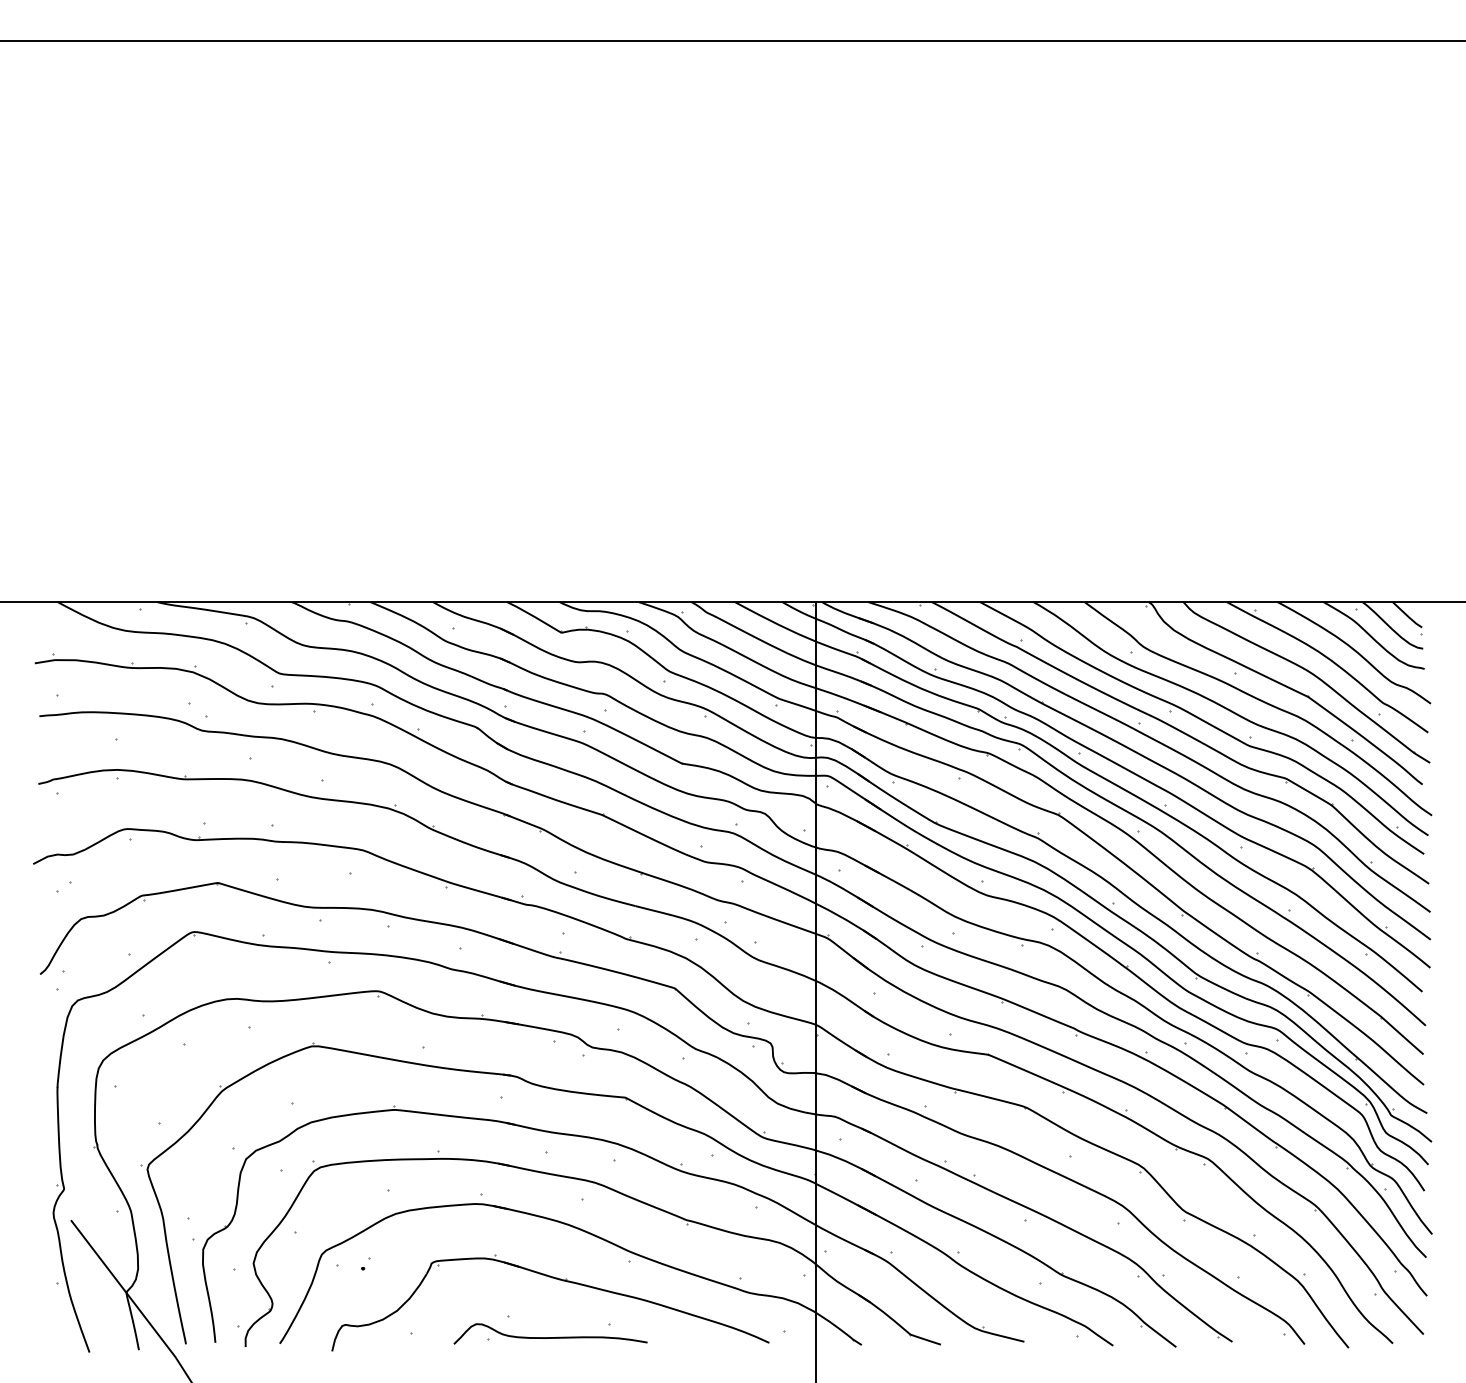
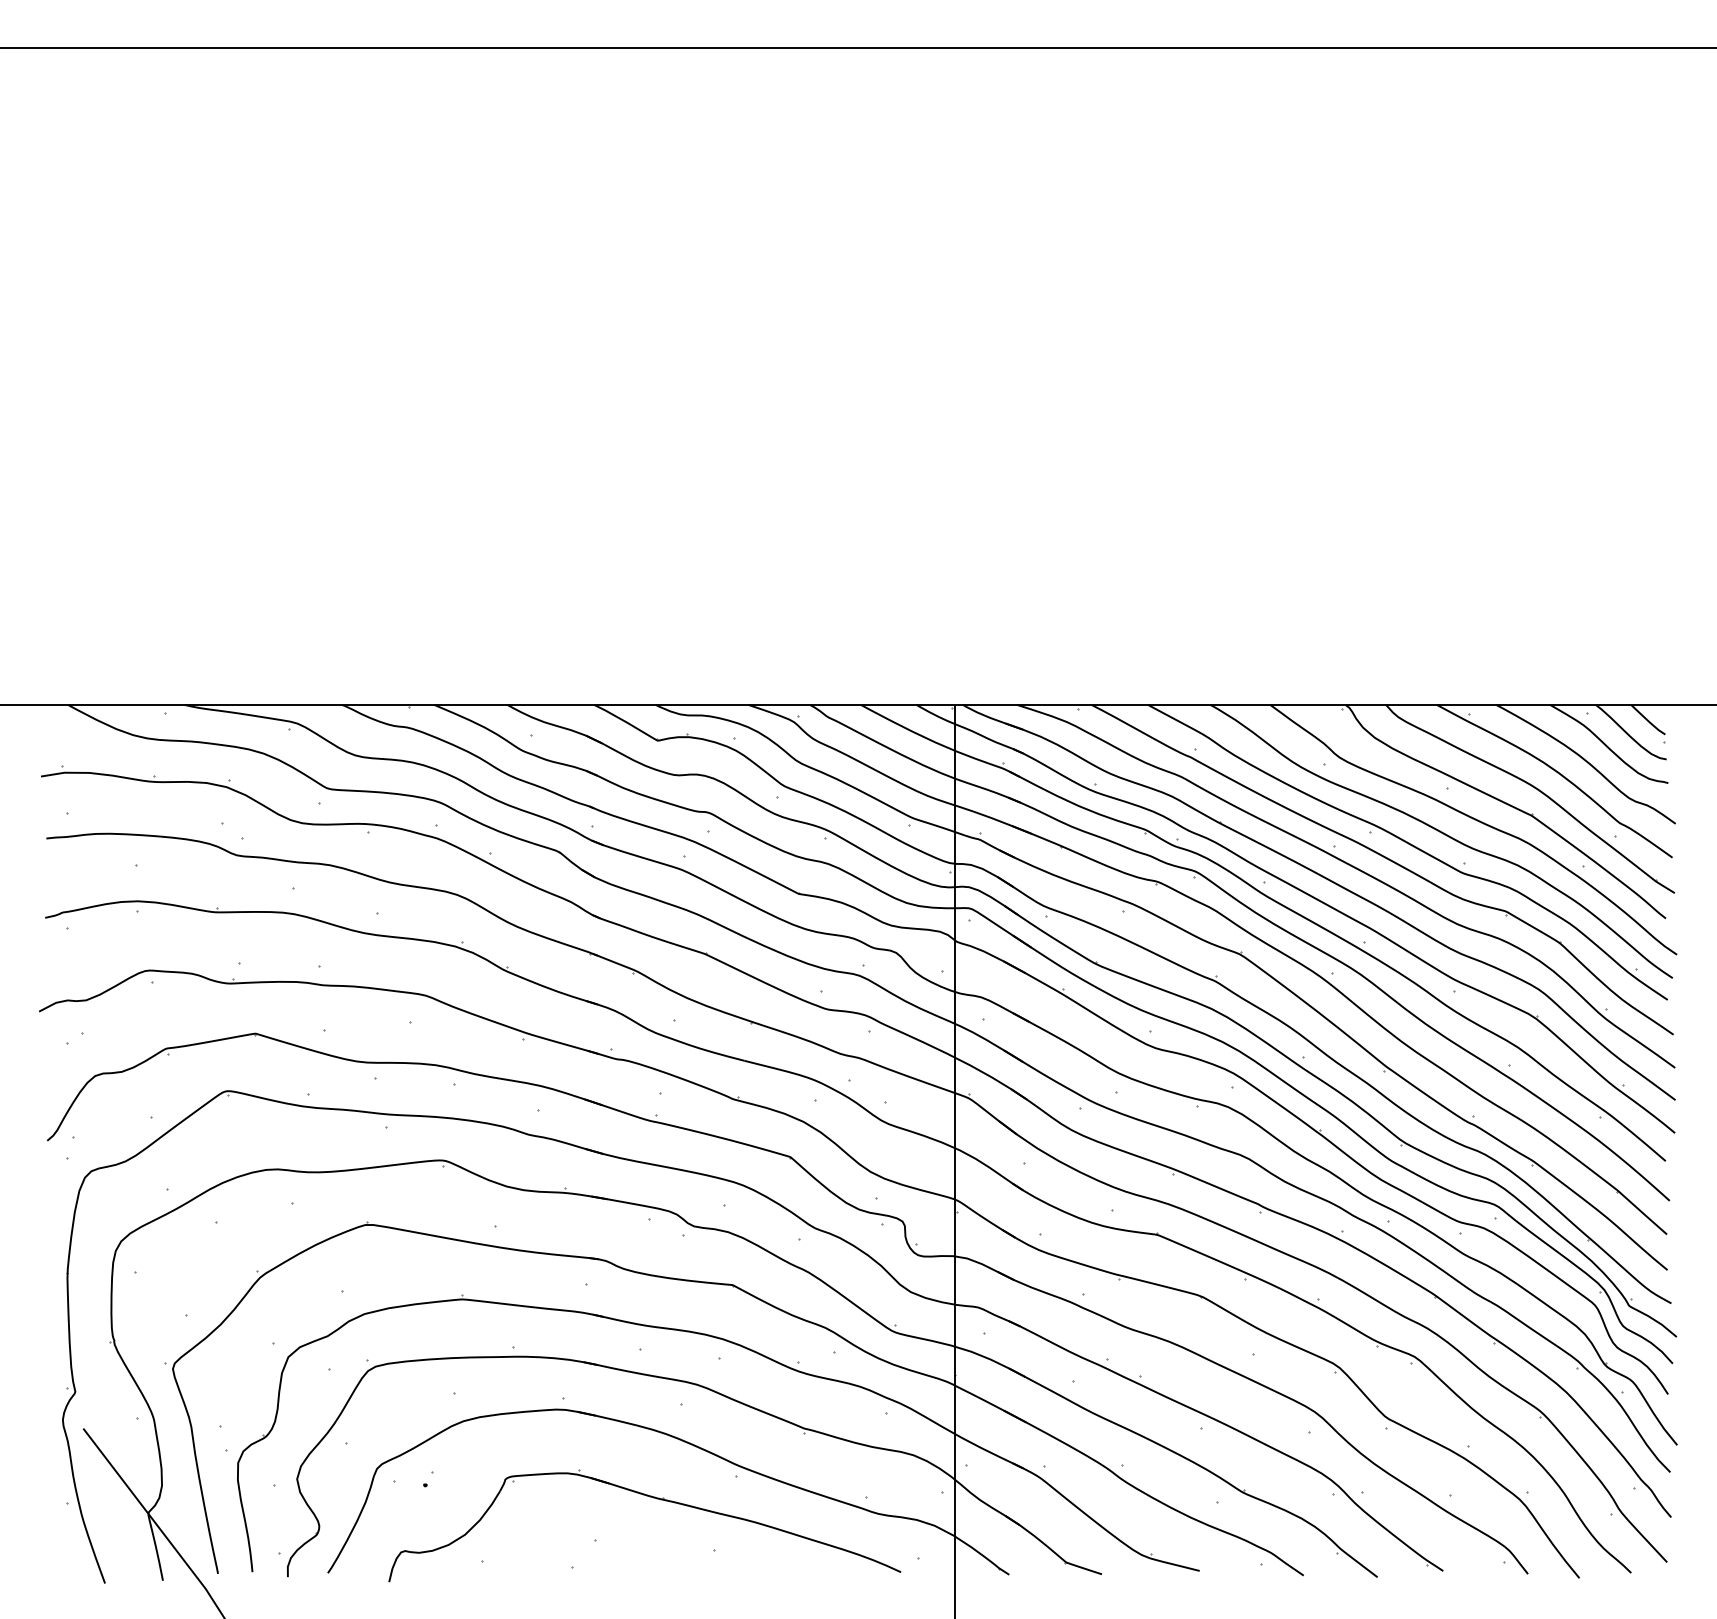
curve: (550, 1337) -> (644, 1565), removed

